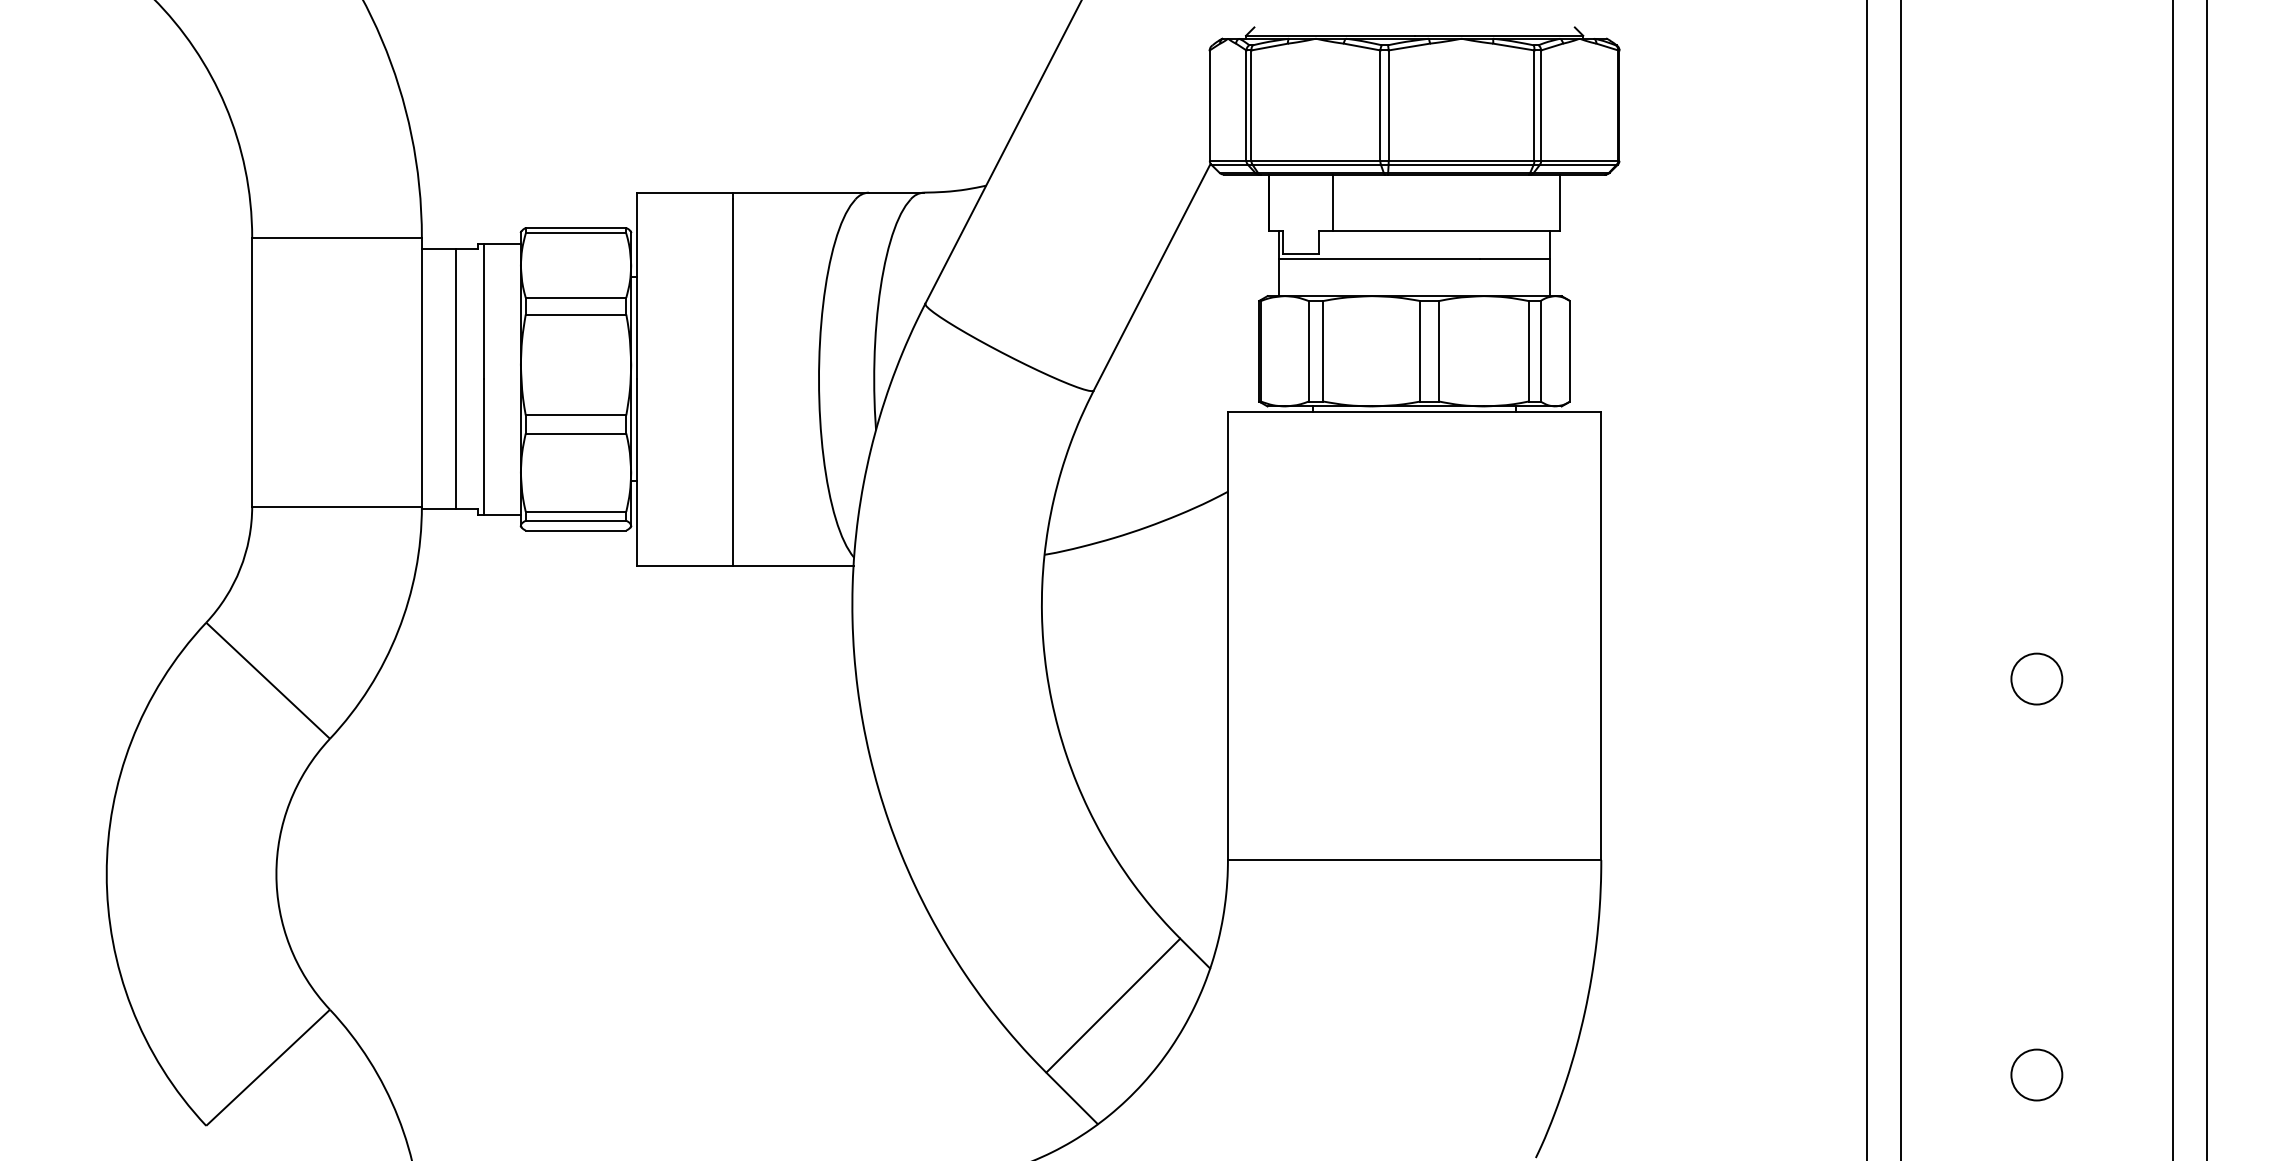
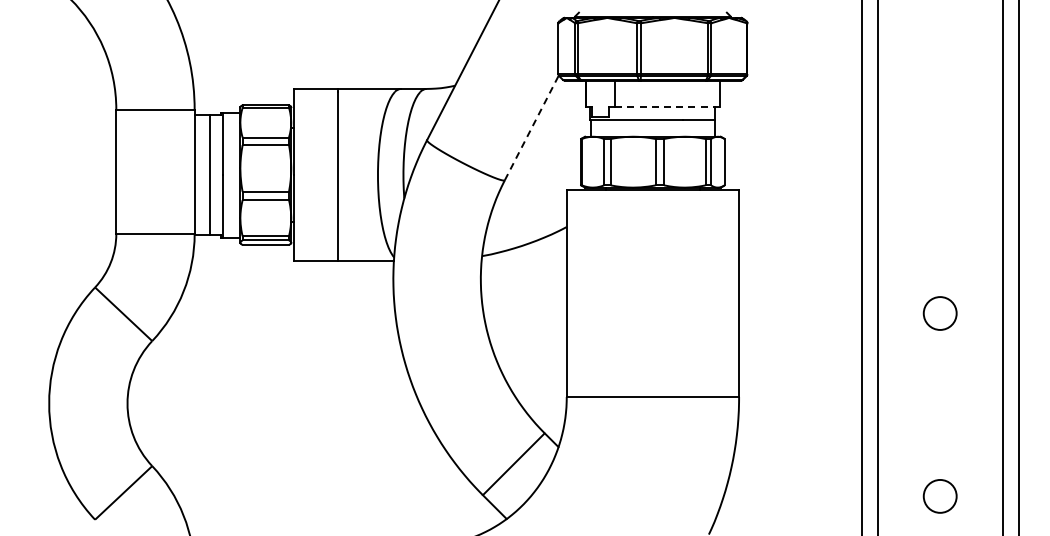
line: (1446, 230) -> (667, 106), solid -> dashed
line: (1151, 276) -> (531, 127), solid -> dashed
circle: (2035, 679) -> (939, 313), size x1.4
circle: (2035, 1073) -> (939, 495), size x1.4

